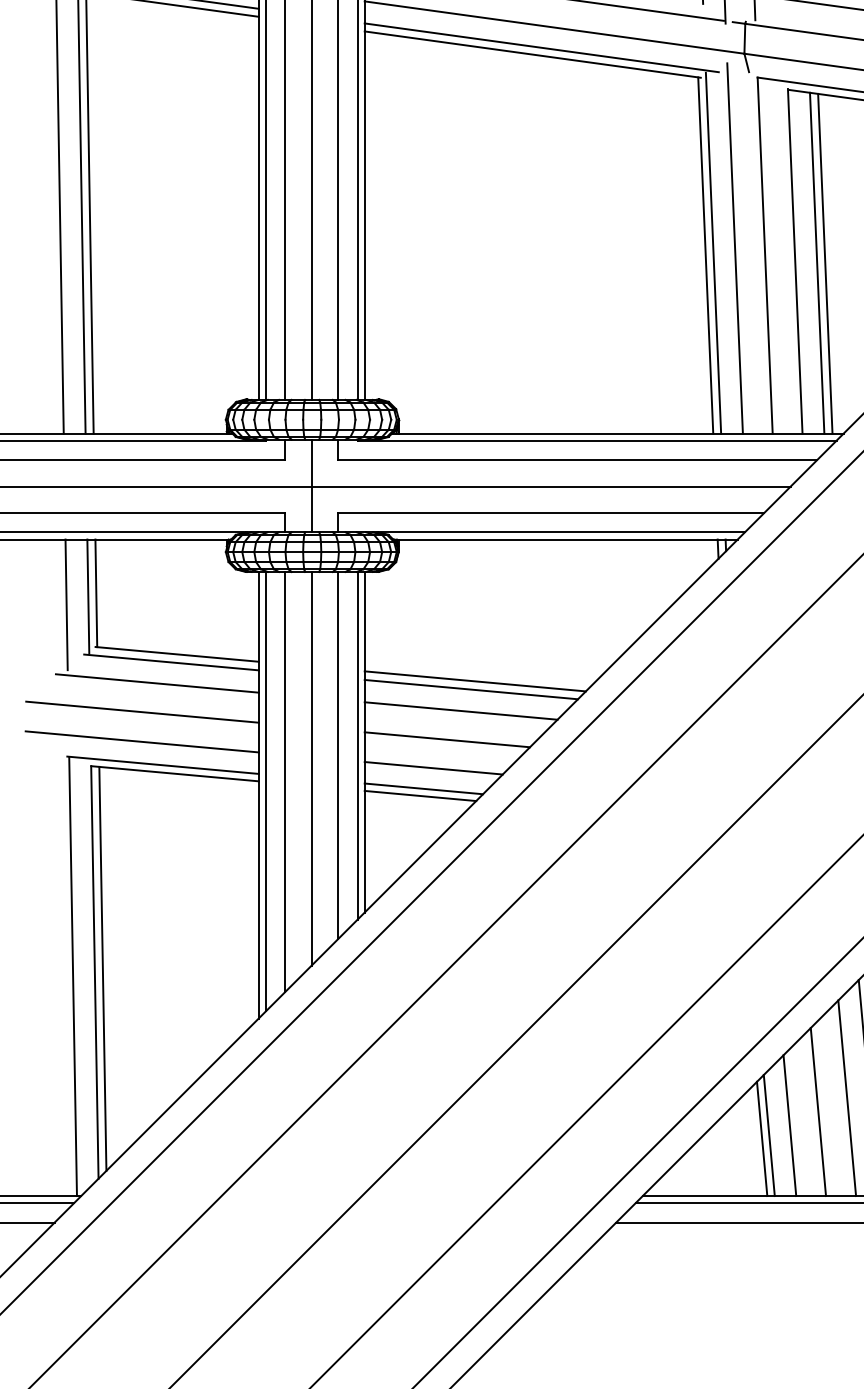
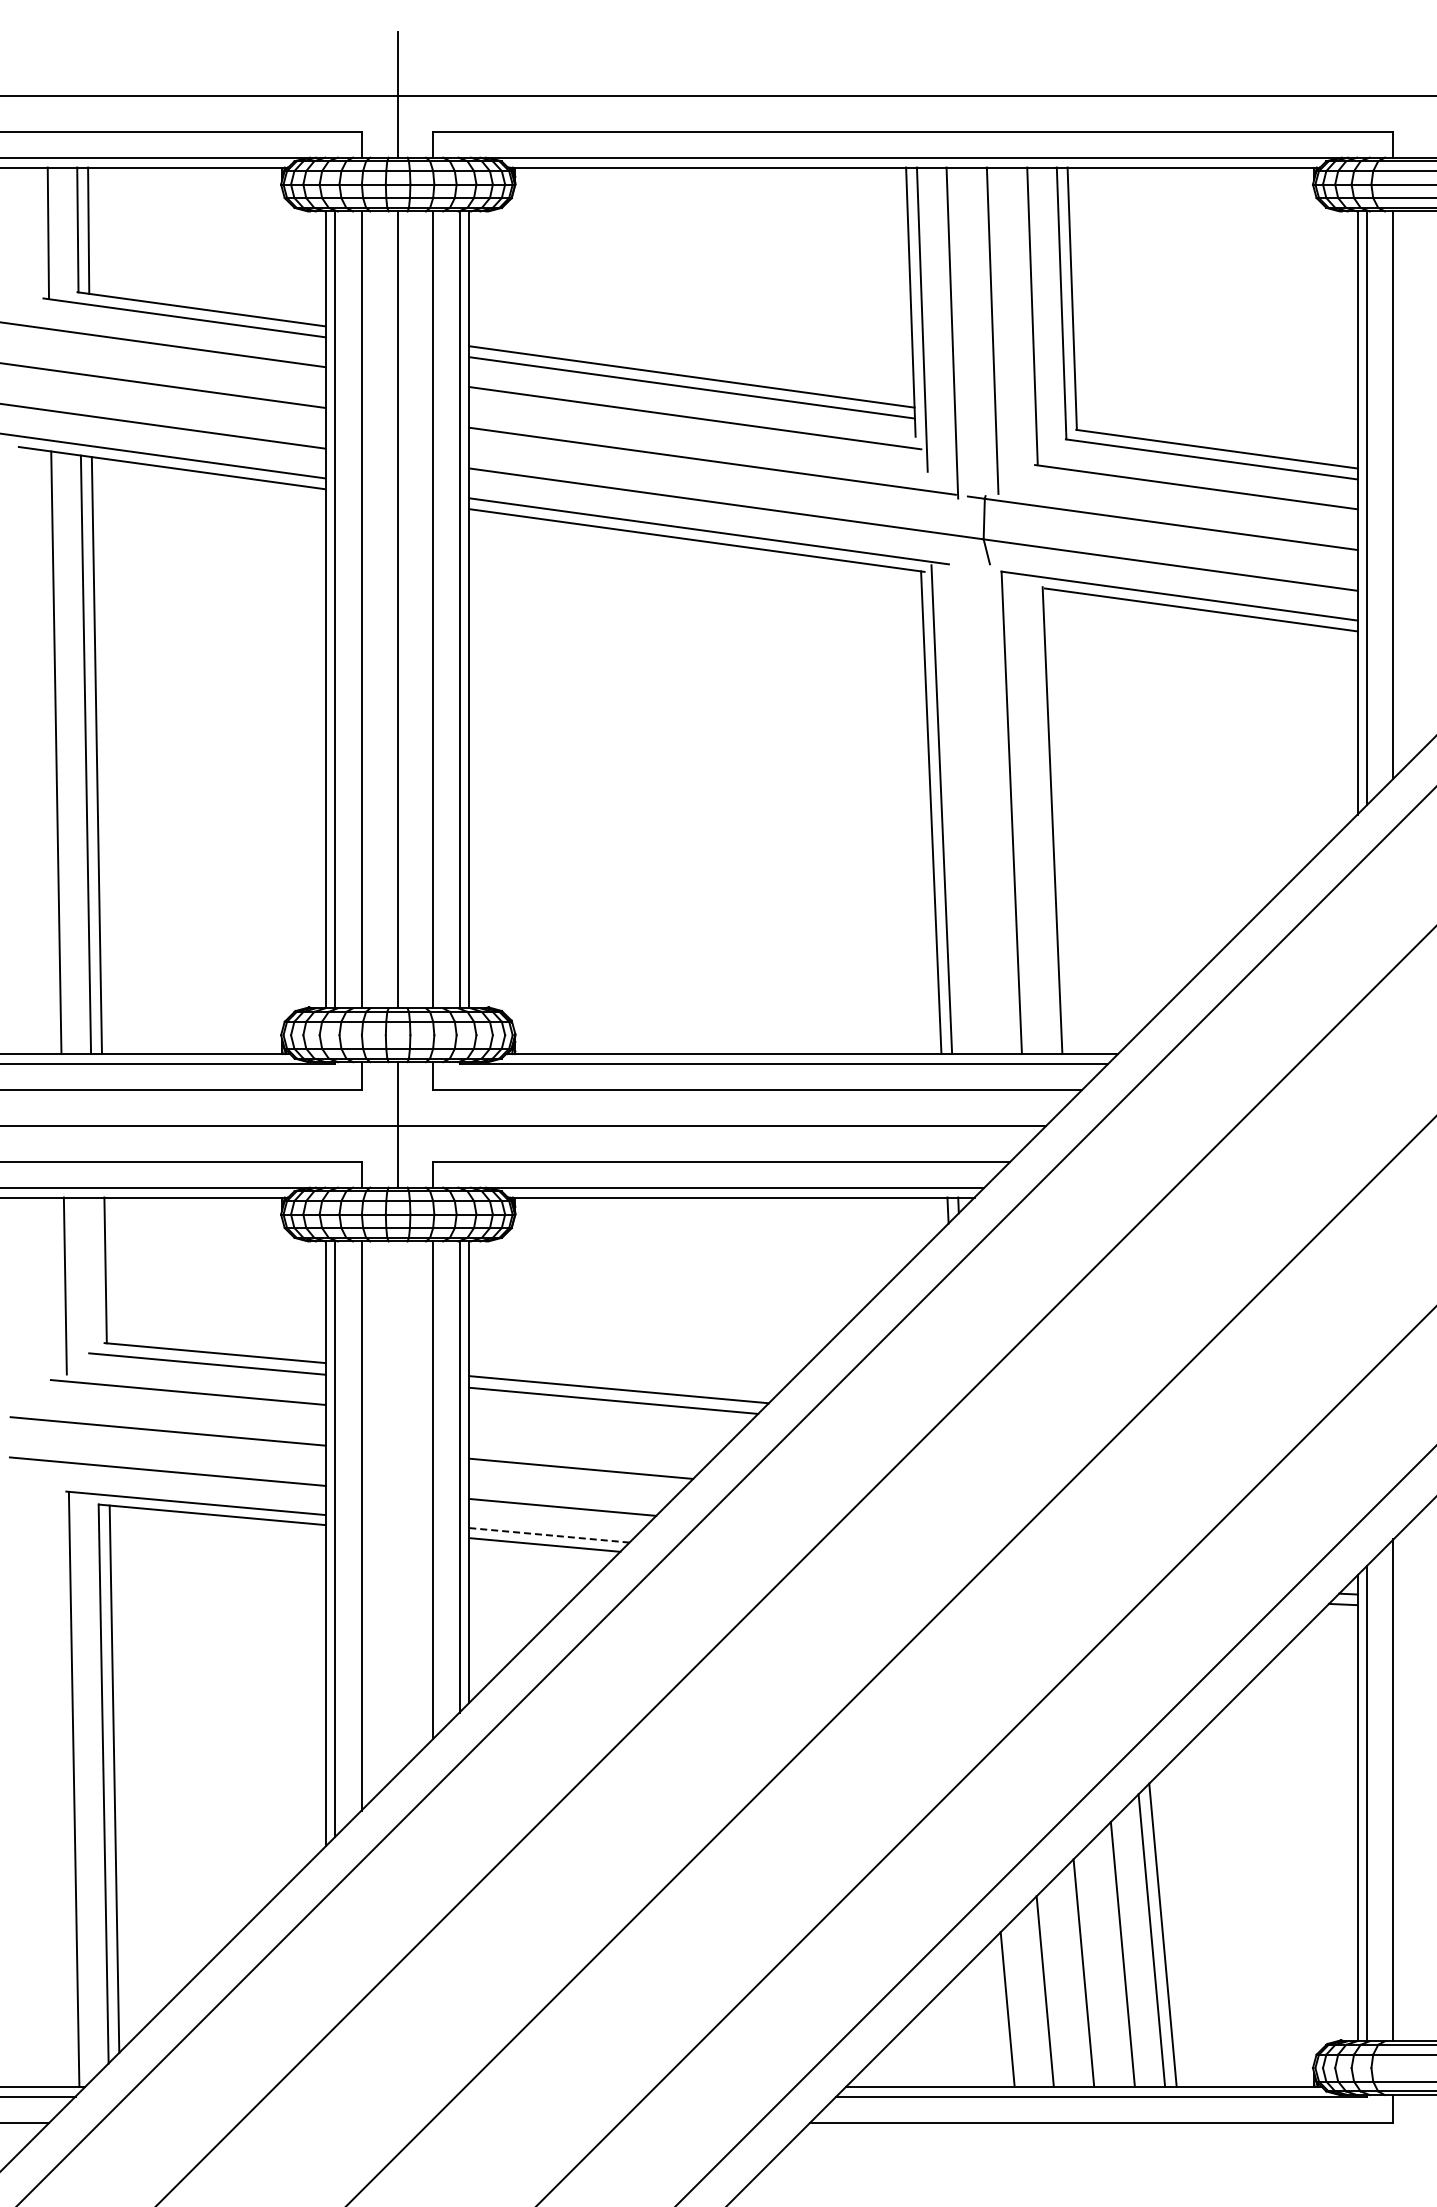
line: (734, 248) -> (970, 803), removed
line: (816, 263) -> (1081, 823), removed
line: (825, 263) -> (1093, 823), removed
line: (88, 596) -> (94, 1274), removed
line: (460, 710) -> (599, 1429), removed
line: (311, 768) -> (397, 1507), removed
line: (423, 789) -> (549, 1535), solid -> dashed
line: (768, 1135) -> (1016, 2004), removed

